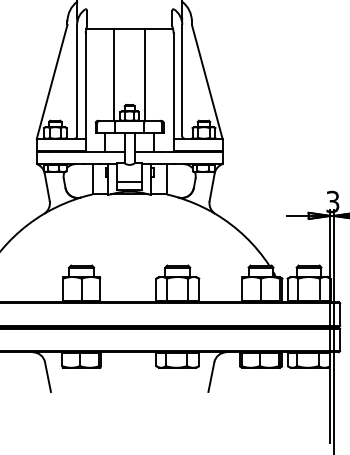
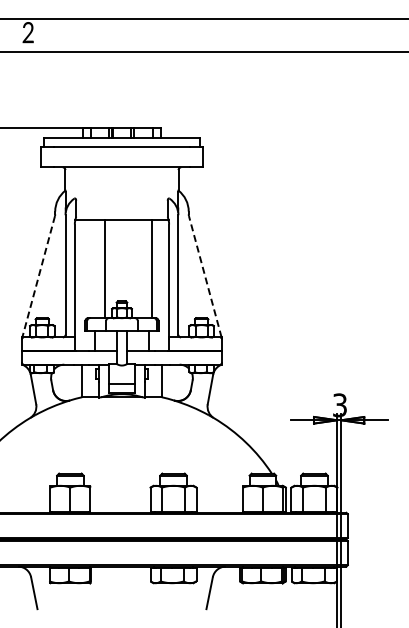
line: (145, 74) -> (151, 268), moved
line: (51, 81) -> (38, 276), solid -> dashed
line: (207, 81) -> (205, 276), solid -> dashed

